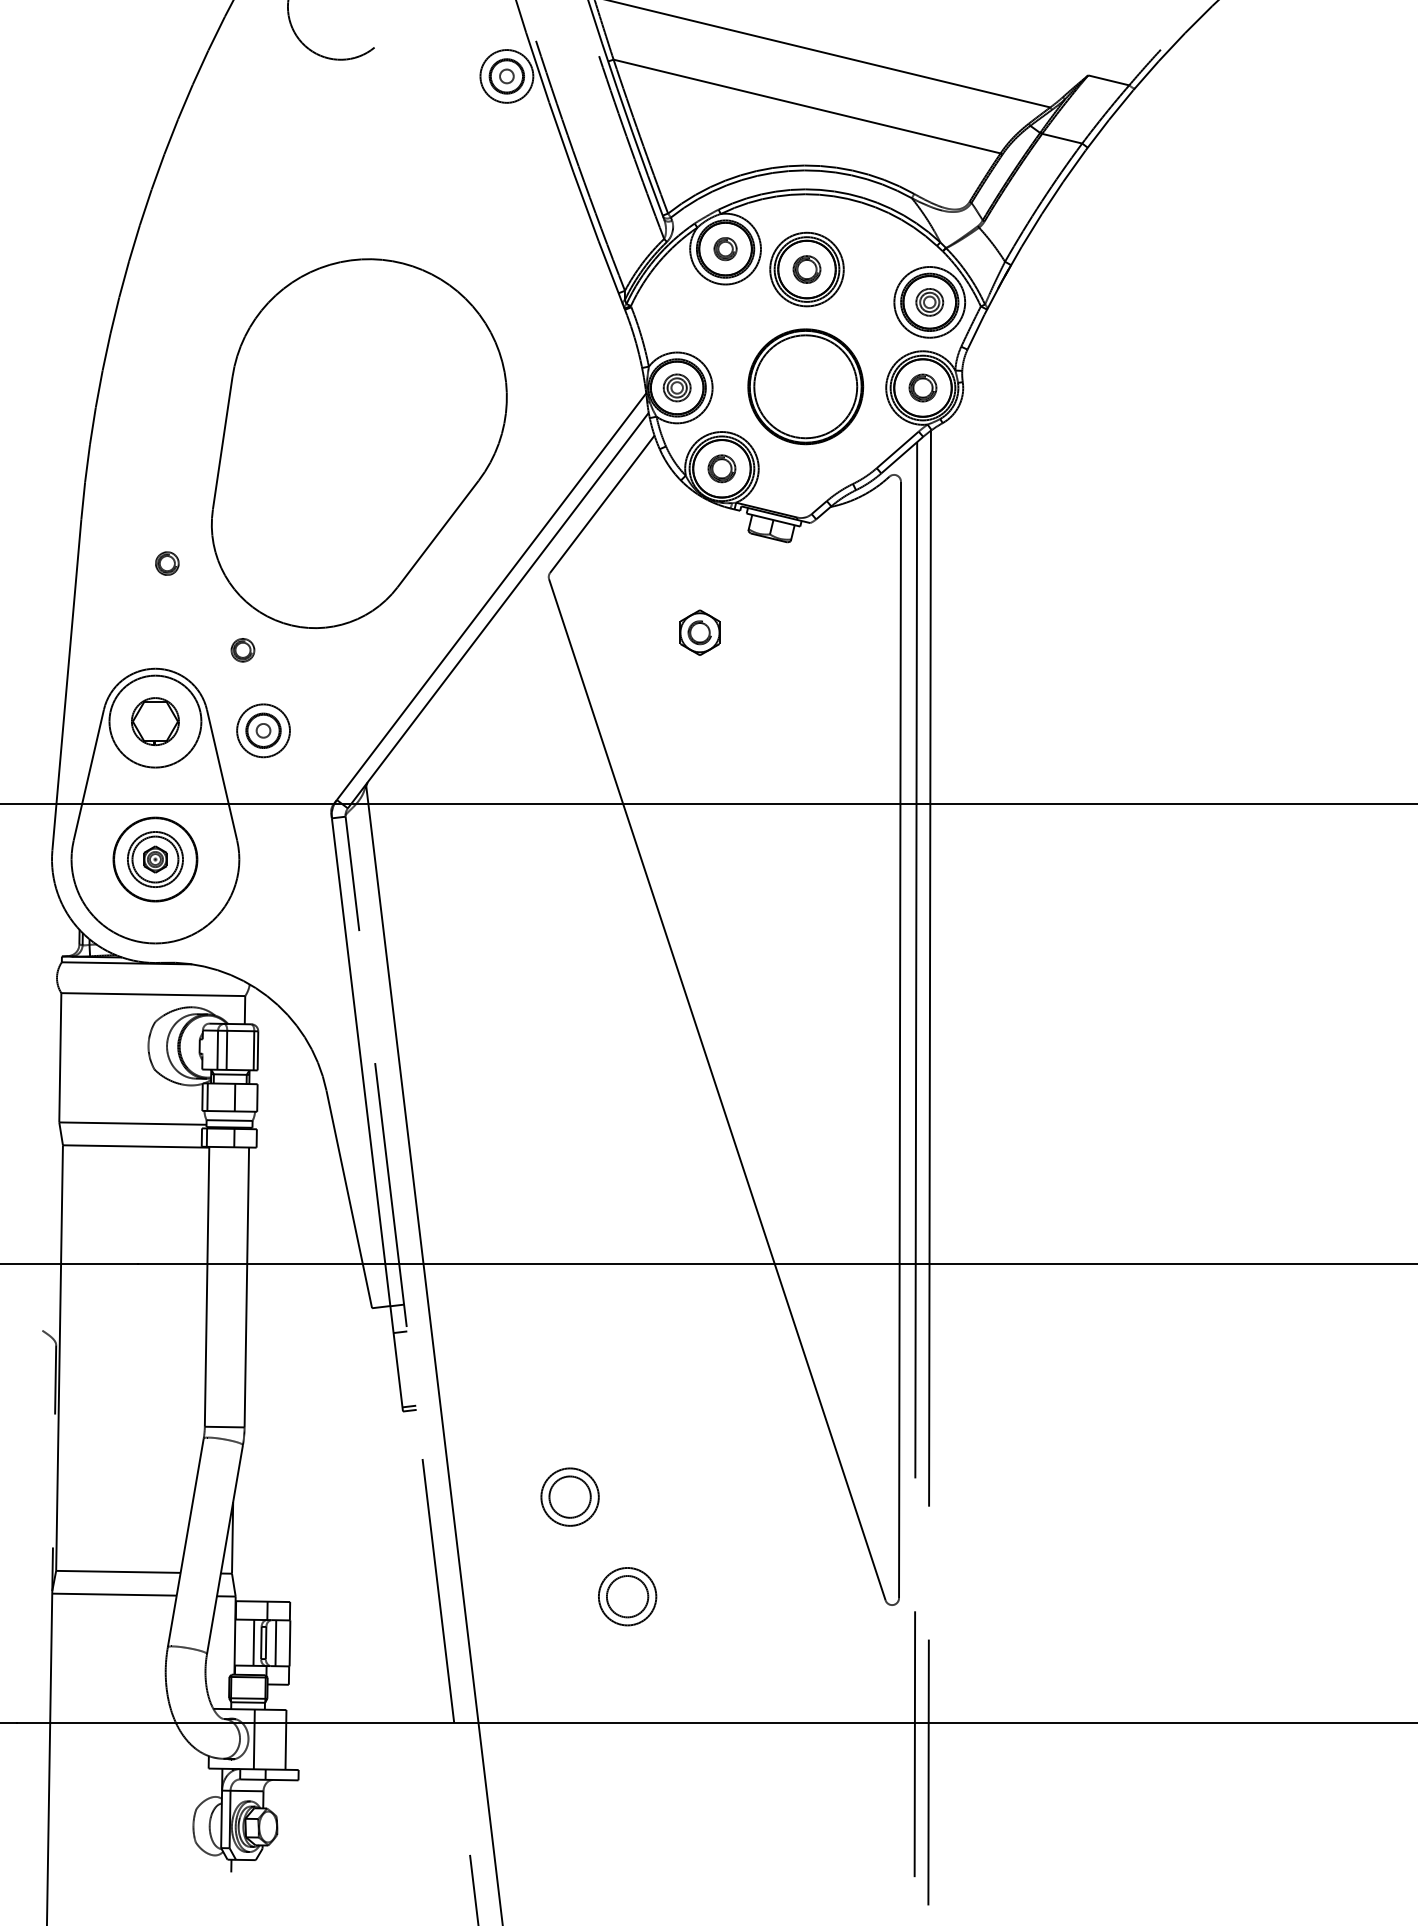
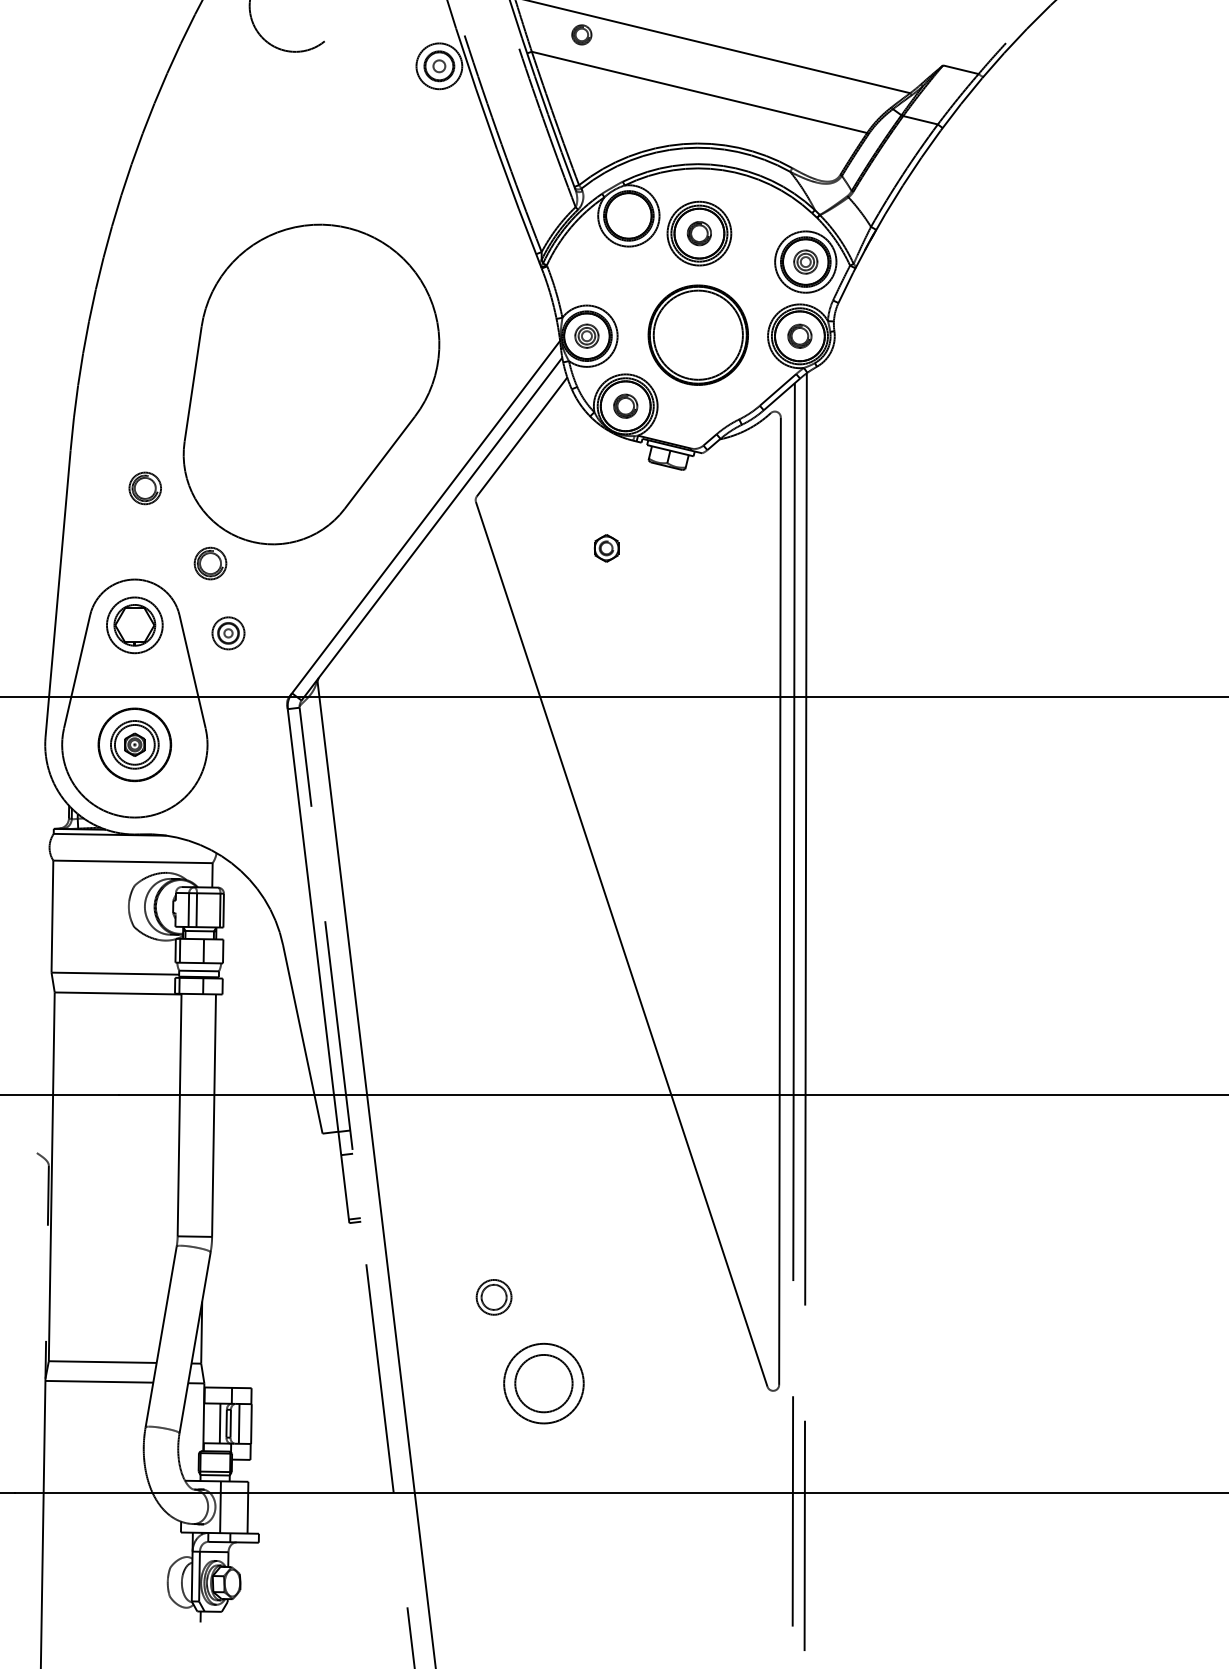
part: (725, 248) -> (581, 34), moved
part: (166, 563) -> (144, 488), size x1.6
part: (699, 632) -> (606, 548), size x0.7
part: (242, 650) -> (210, 563), size x1.6
circle: (155, 721) -> (134, 625), size x0.7
part: (263, 731) -> (228, 633), size x0.7
part: (569, 1497) -> (493, 1297), size x0.7
part: (627, 1596) -> (543, 1383), size x1.6

